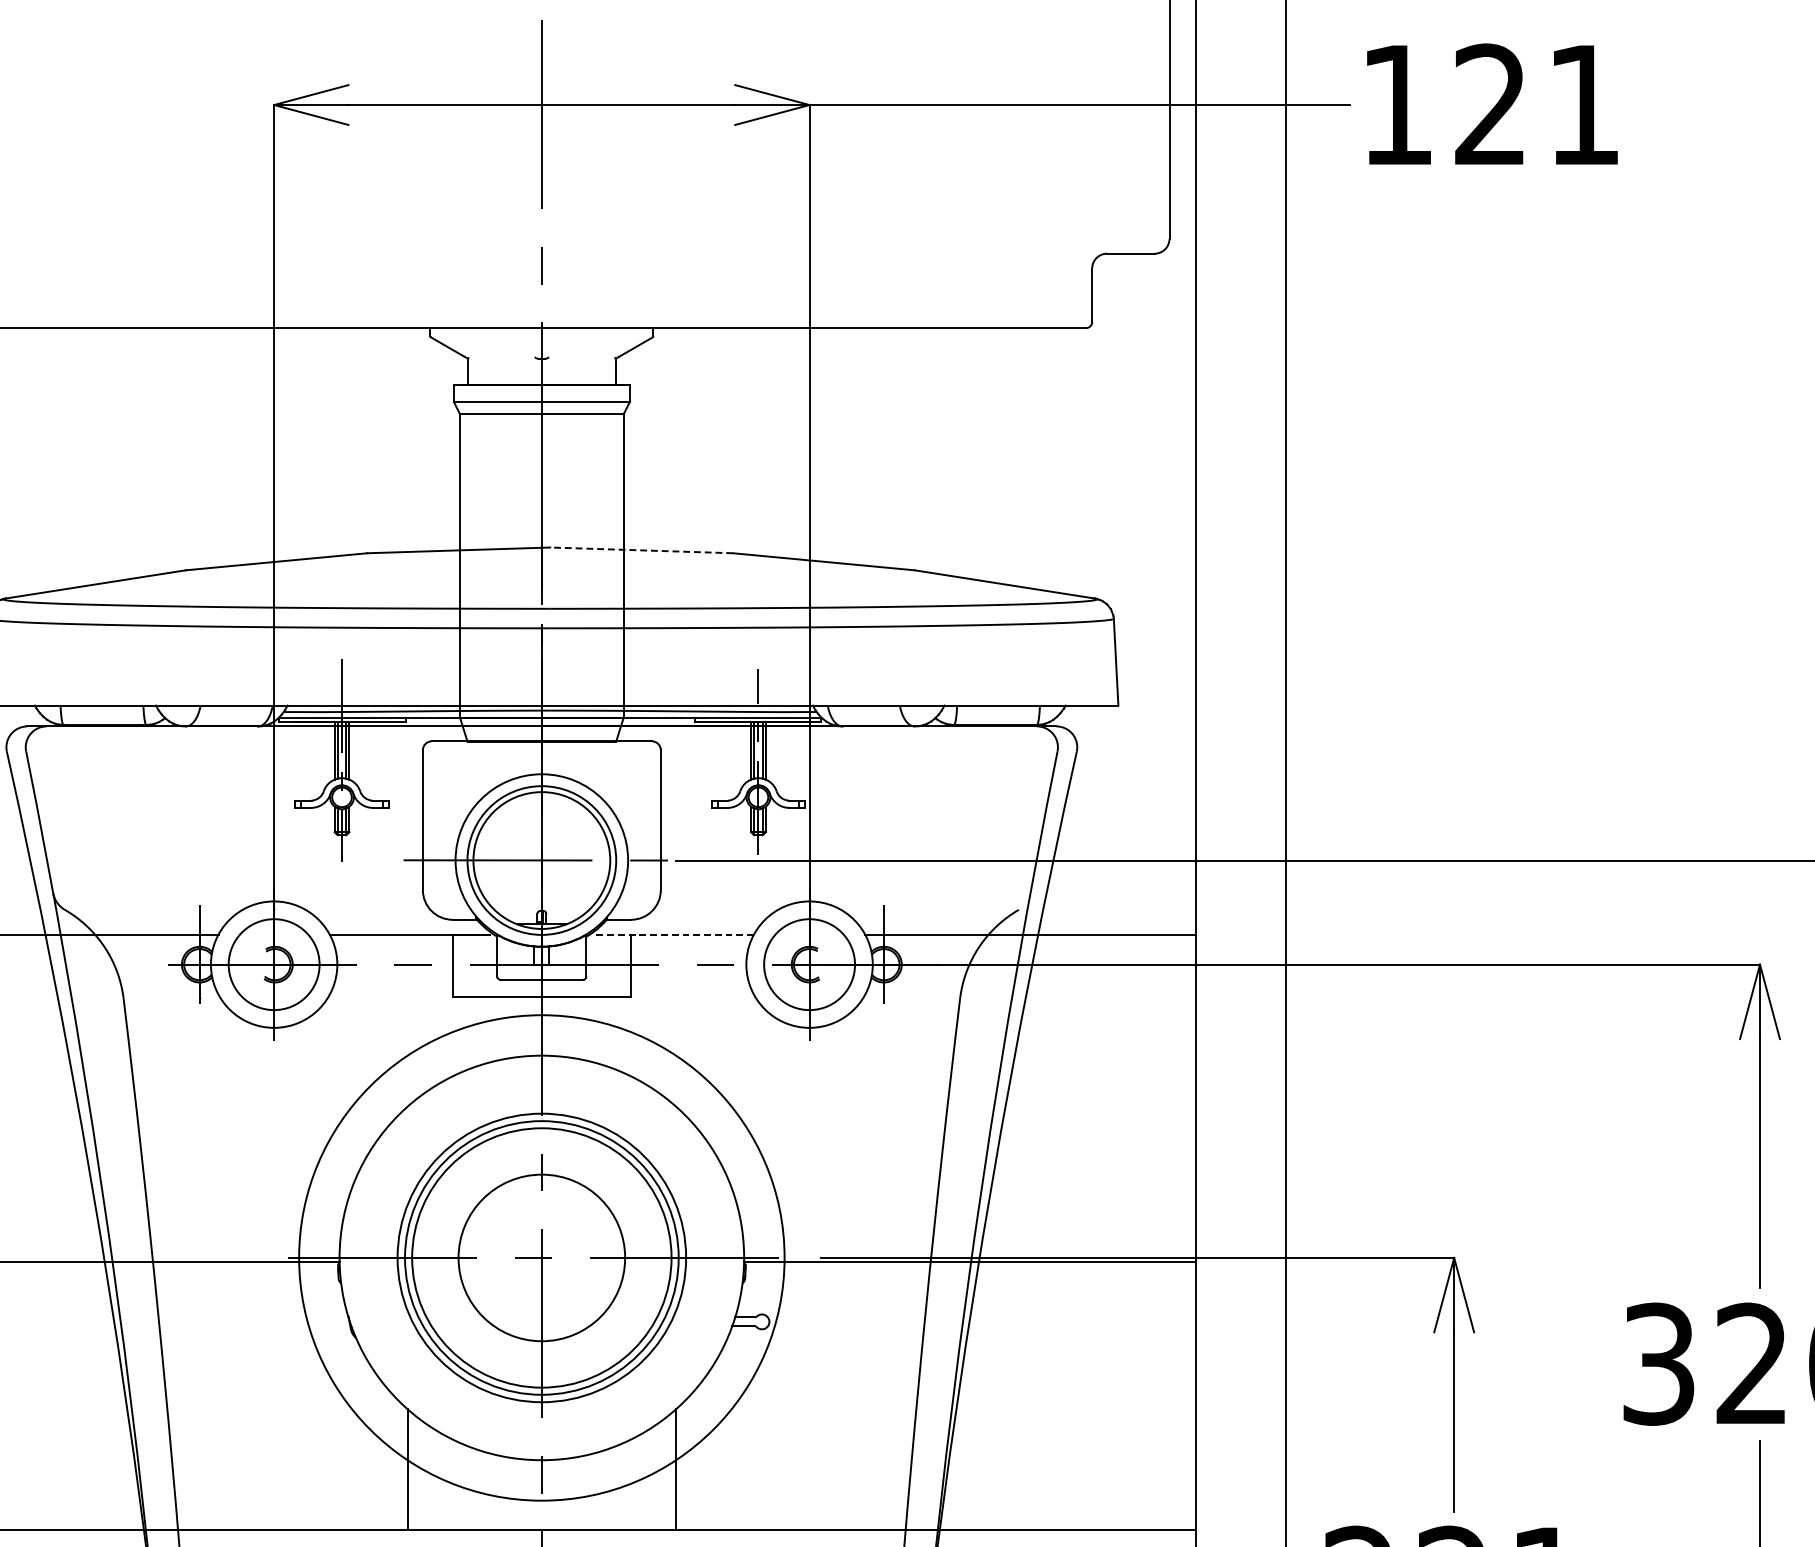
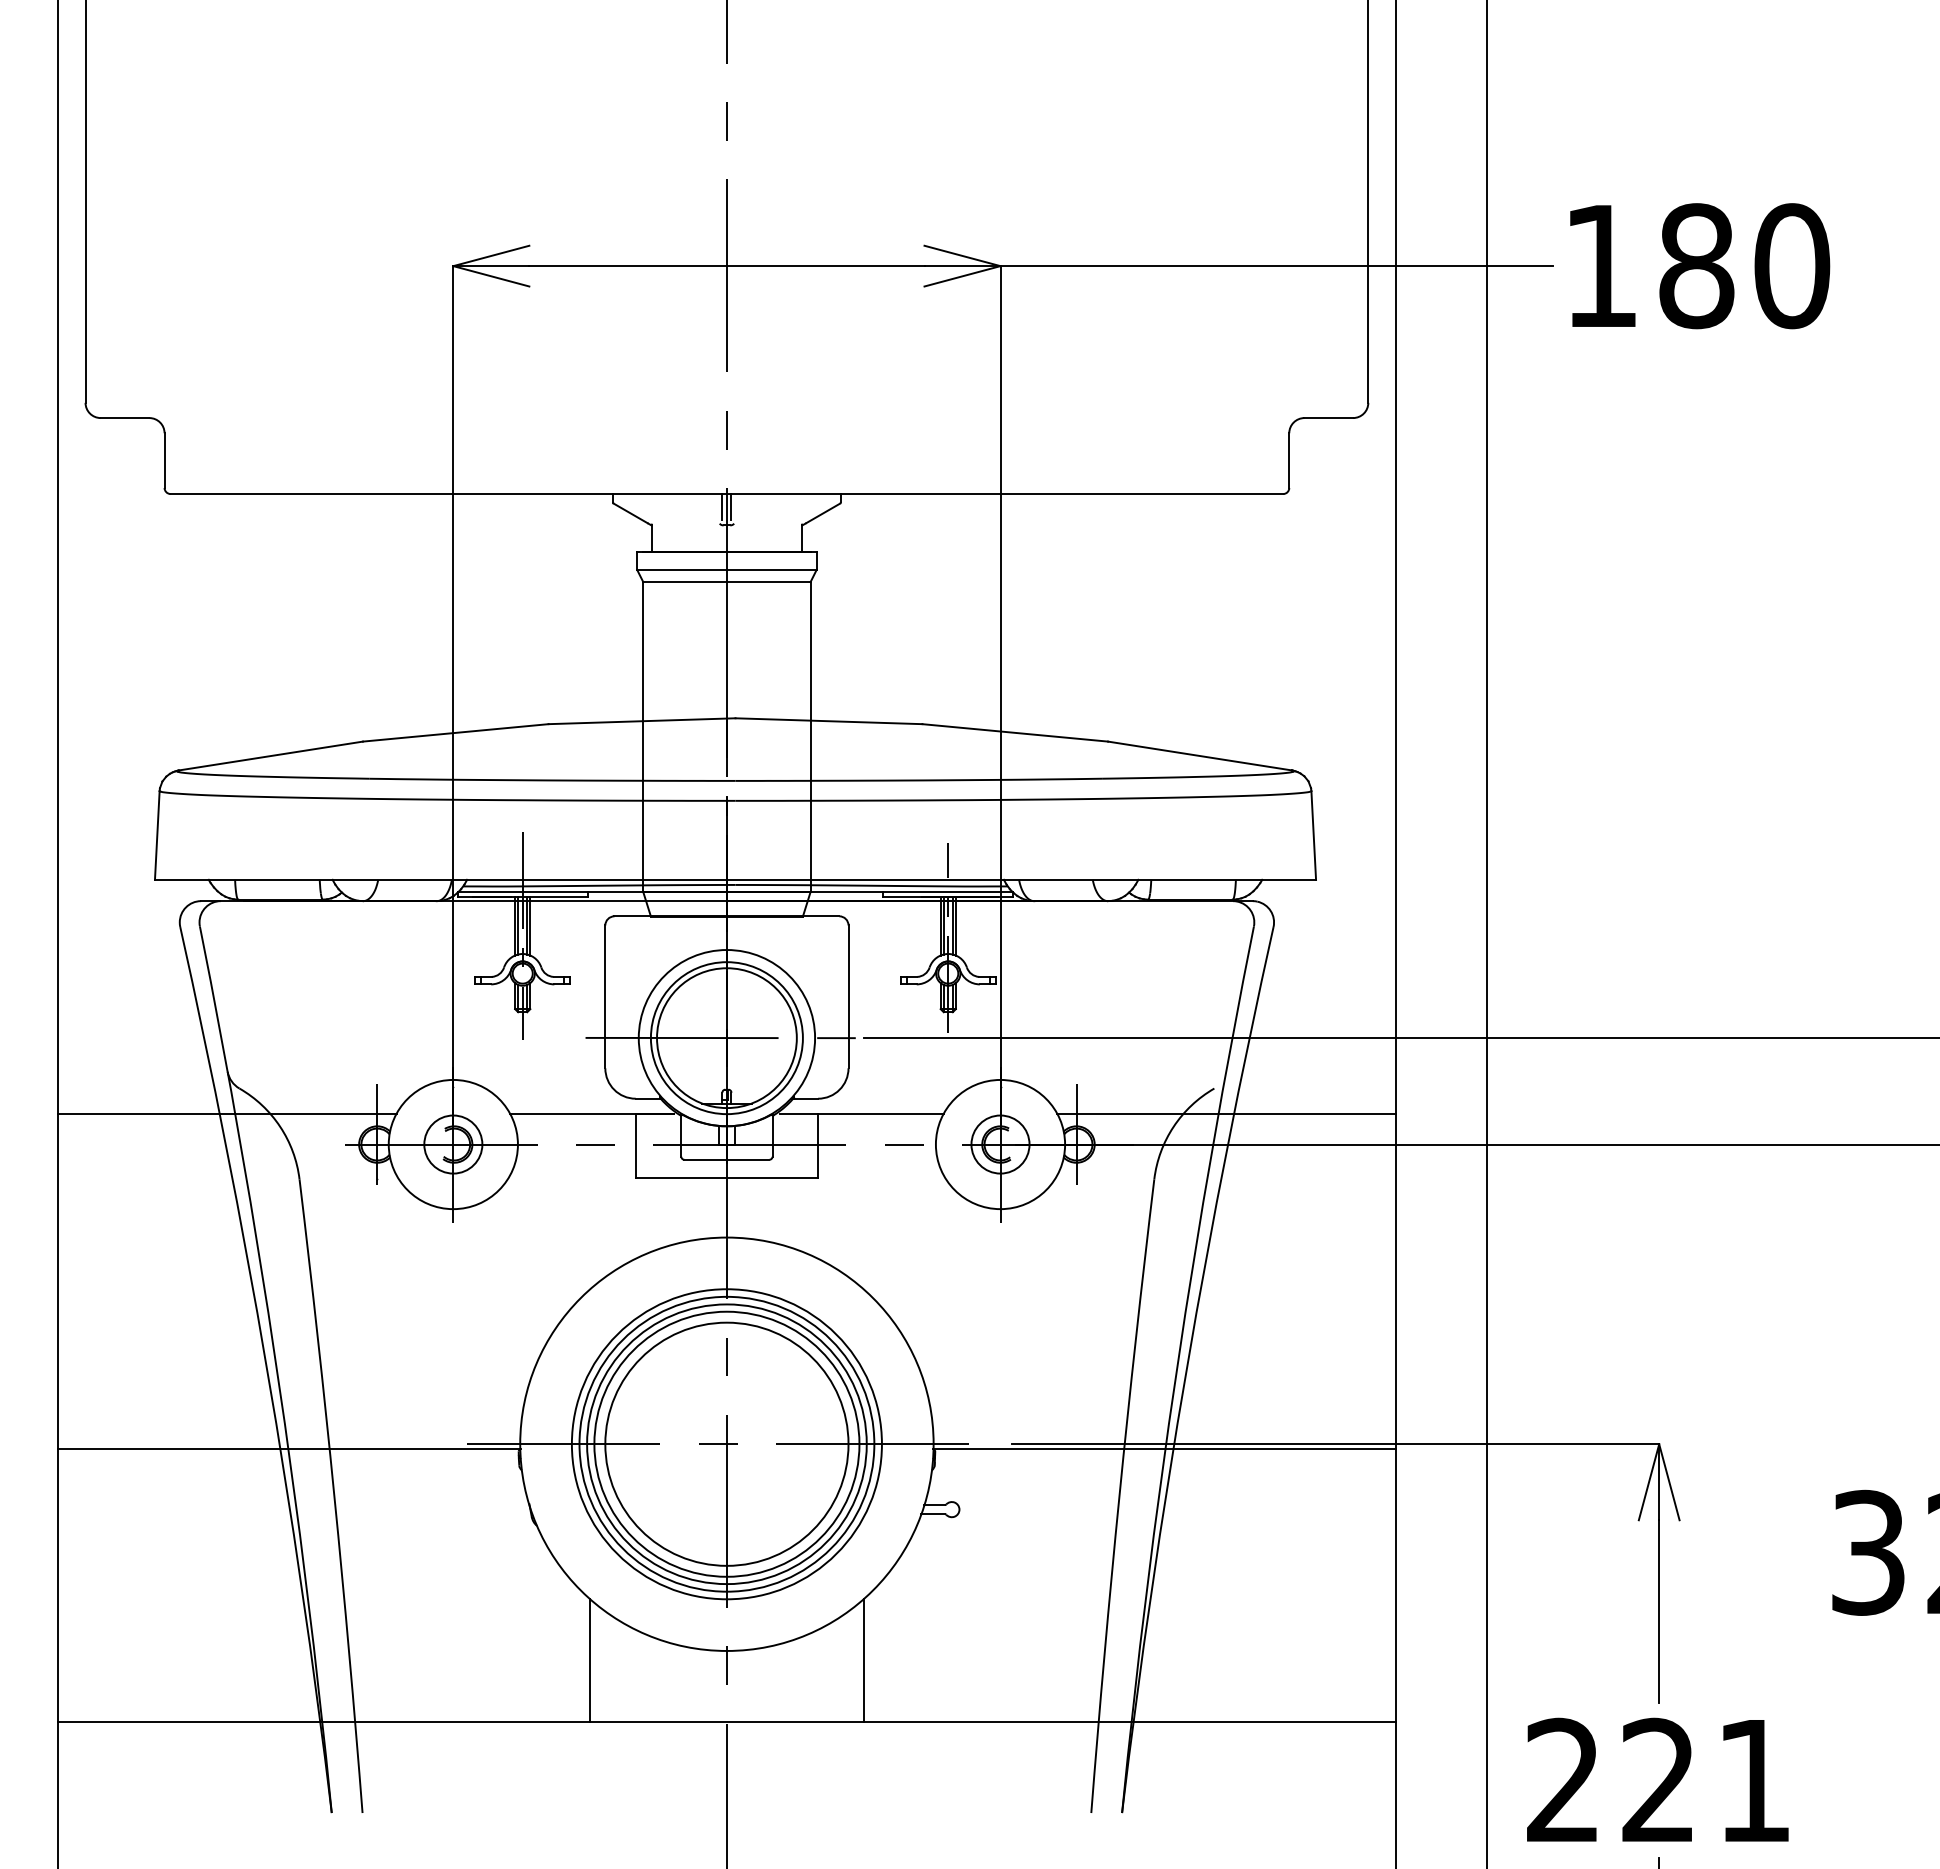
text: (1537, 105) -> (1744, 266), 121 -> 180
line: (537, 341) -> (722, 507), added
line: (546, 341) -> (731, 507), added
line: (641, 550) -> (828, 721), dashed -> solid
line: (673, 935) -> (861, 1114), dashed -> solid
circle: (274, 964) -> (453, 1144), size x0.62
circle: (809, 964) -> (1000, 1144), size x0.62
circle: (541, 1257) -> (726, 1443), size x1.43
circle: (541, 1258) -> (726, 1444), size x0.62

